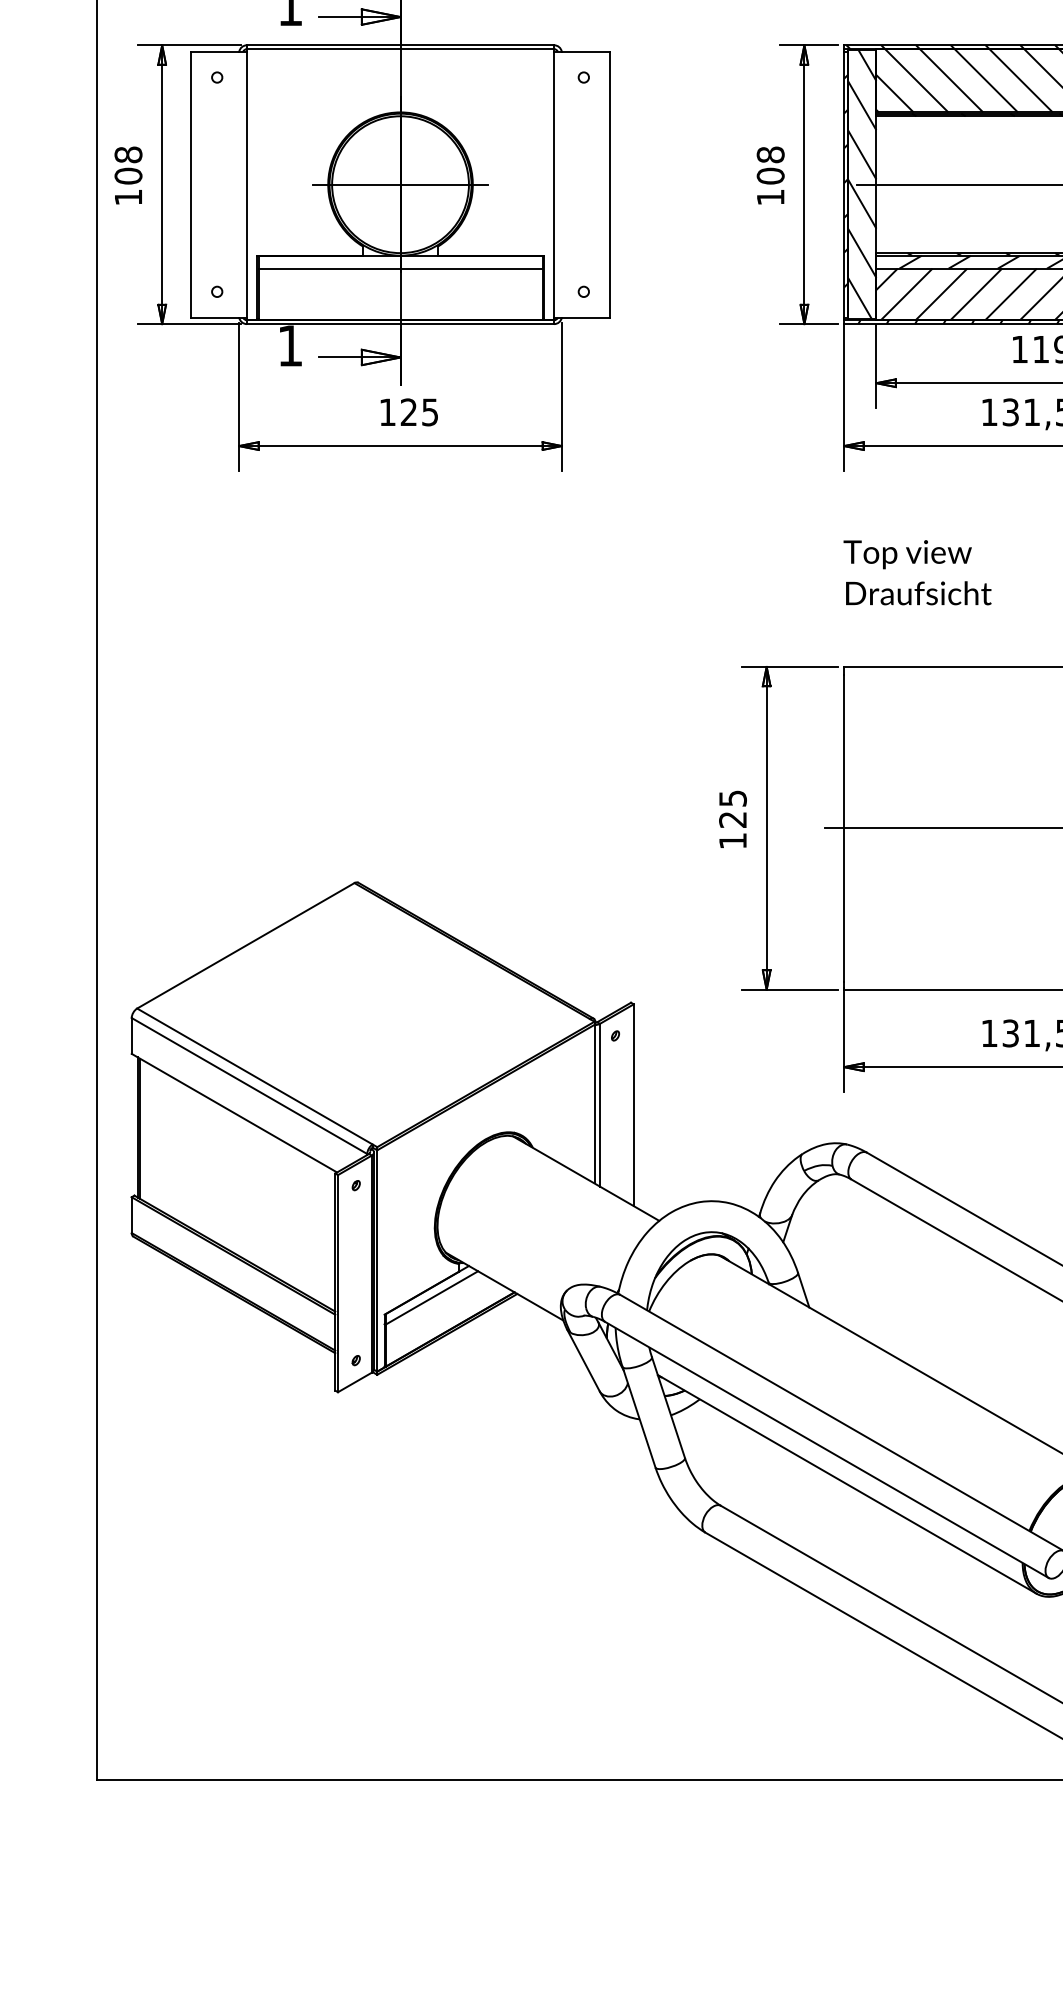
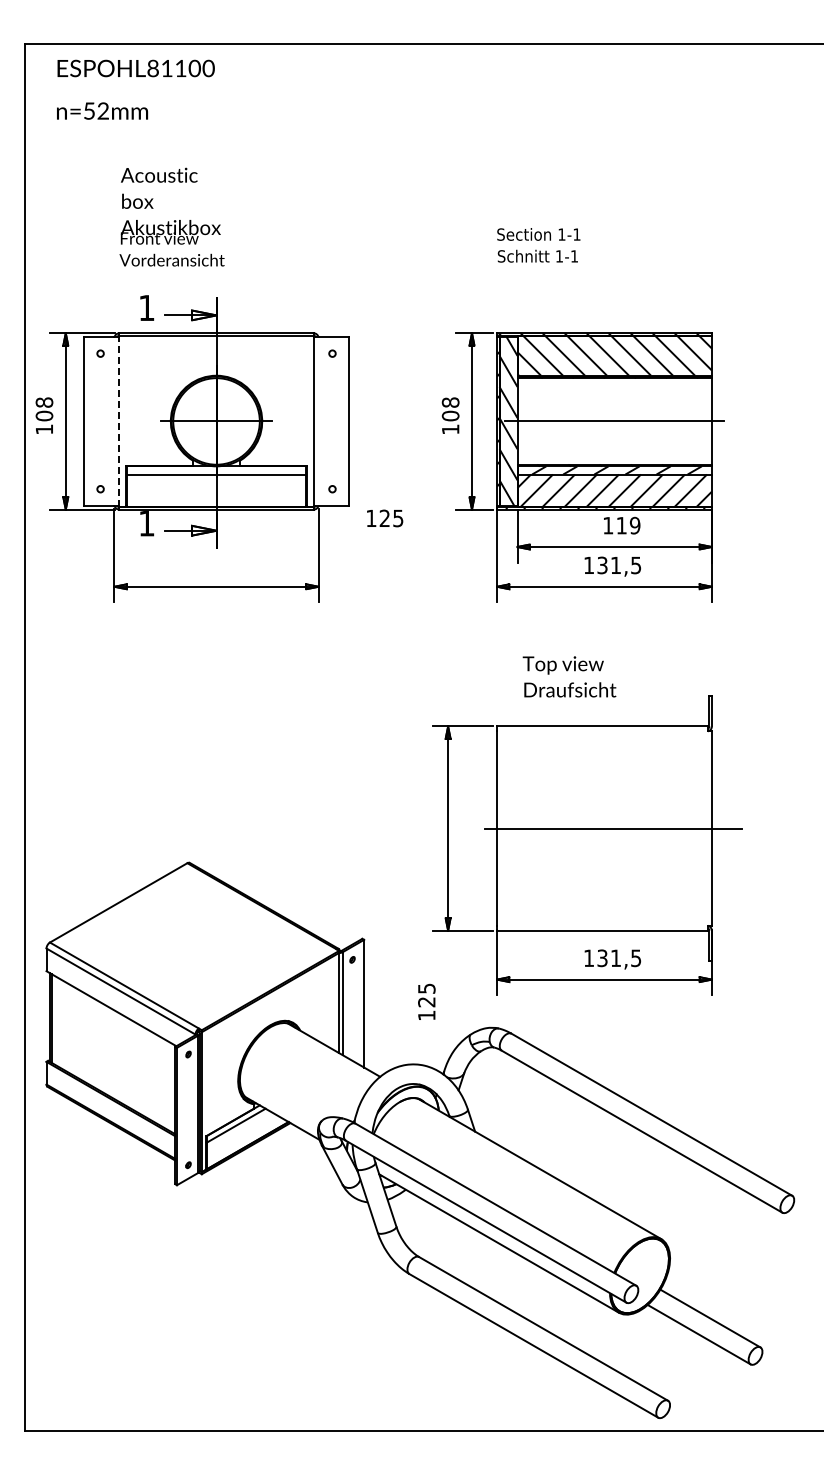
line: (247, 184) -> (119, 421), solid -> dashed
text: (409, 412) -> (385, 518), moved
text: (917, 572) -> (569, 676), moved
text: (732, 818) -> (426, 1001), moved

